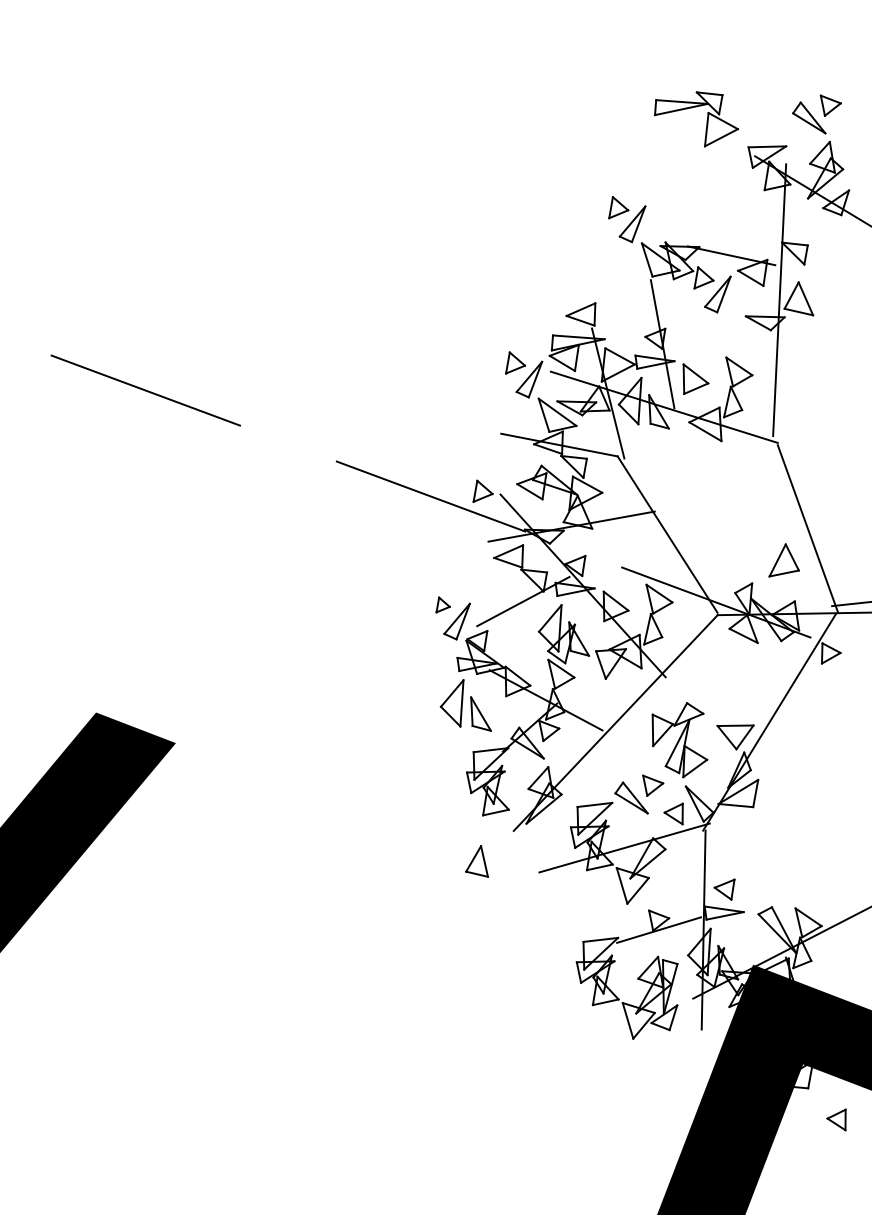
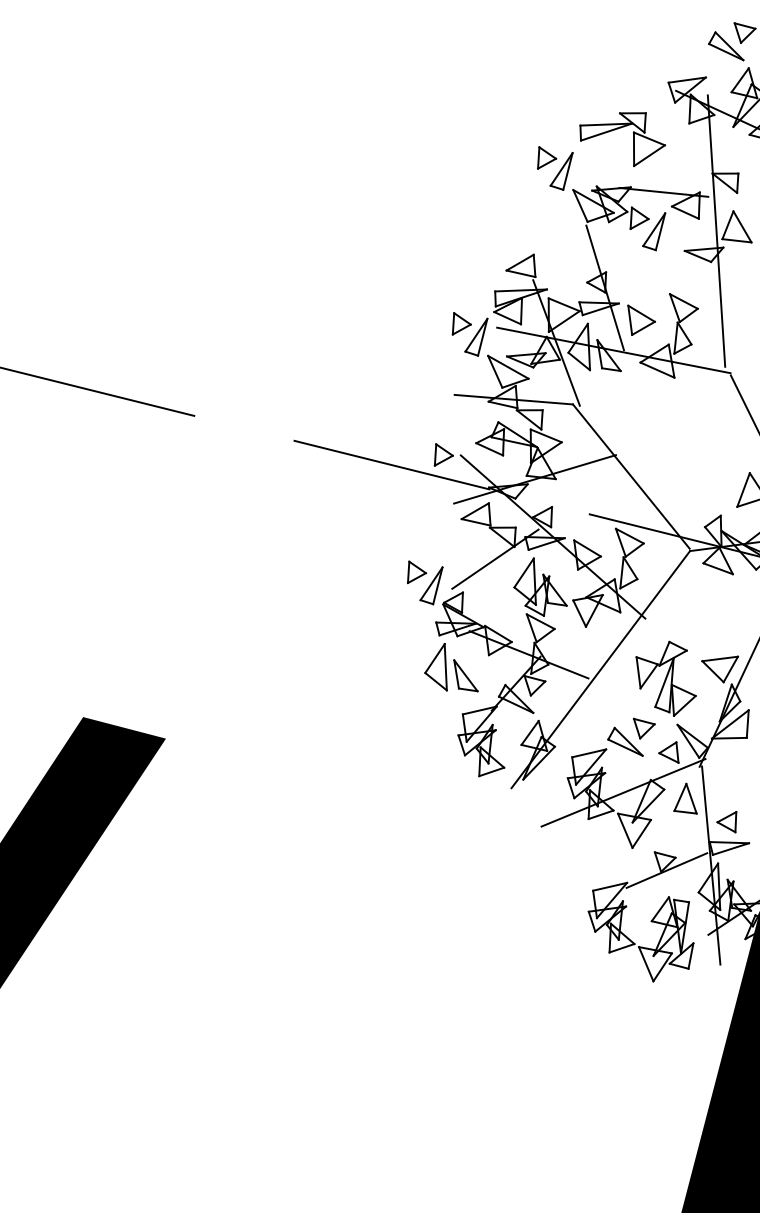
part: (706, 120) -> (632, 140), moved
part: (442, 604) -> (415, 571), size x1.43
part: (476, 861) -> (683, 799), moved

